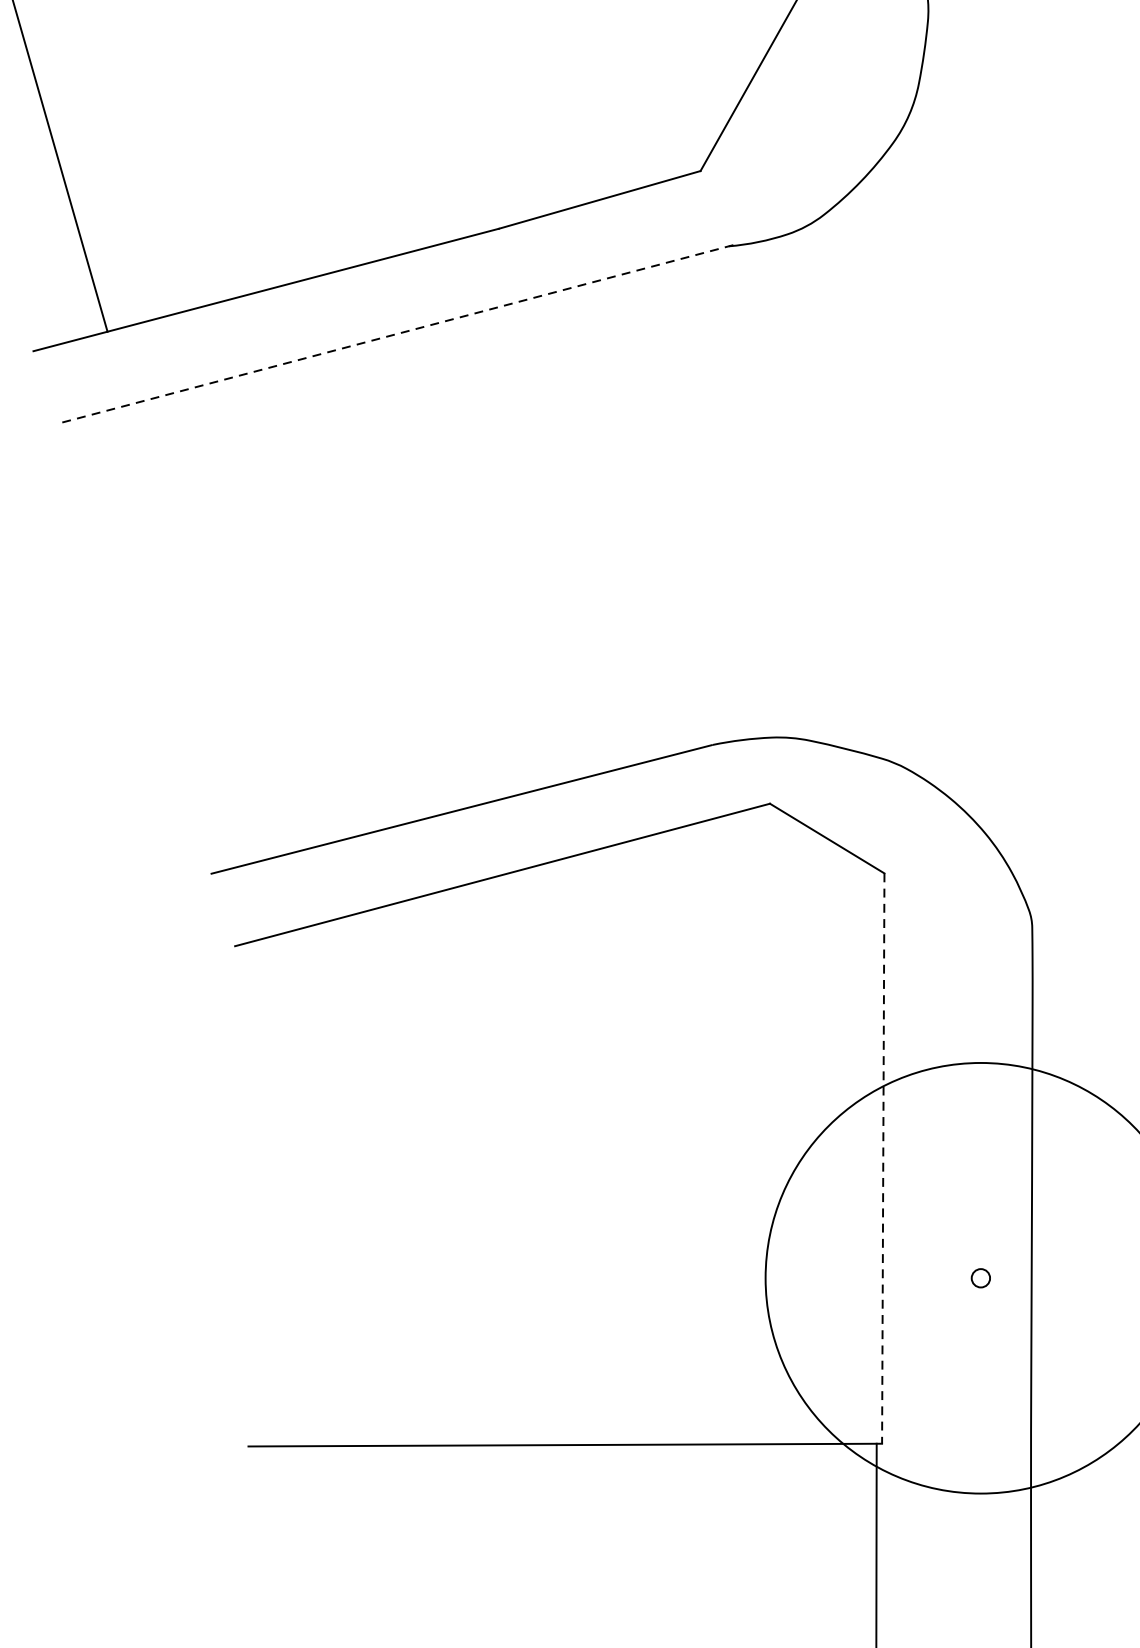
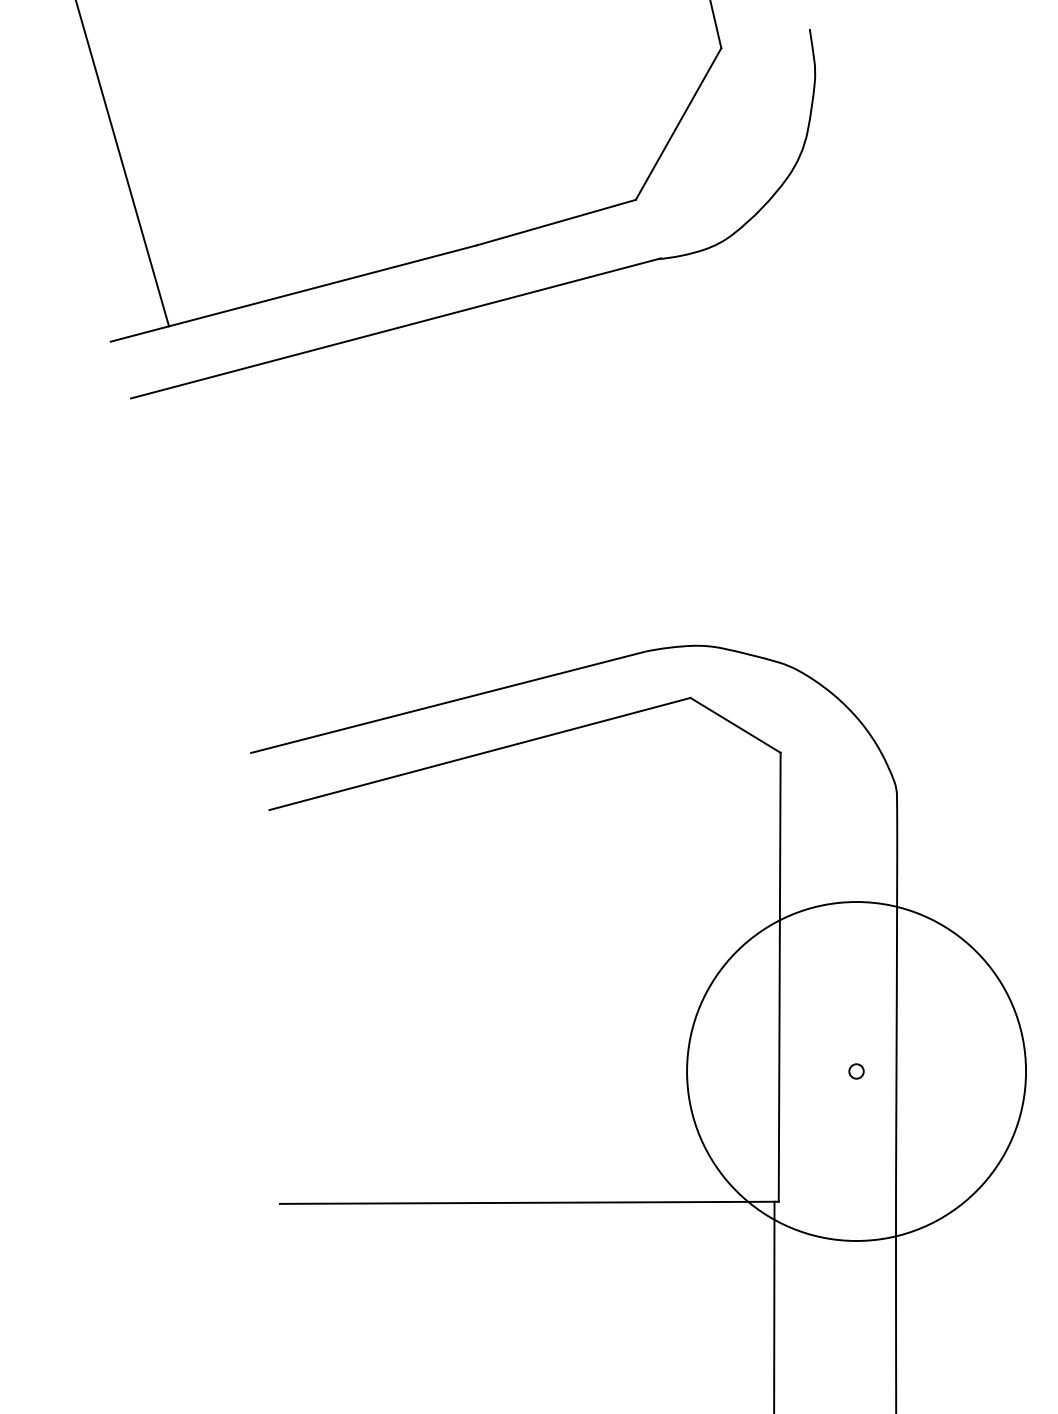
line: (395, 334) -> (395, 328), dashed -> solid
line: (883, 1158) -> (779, 977), dashed -> solid

